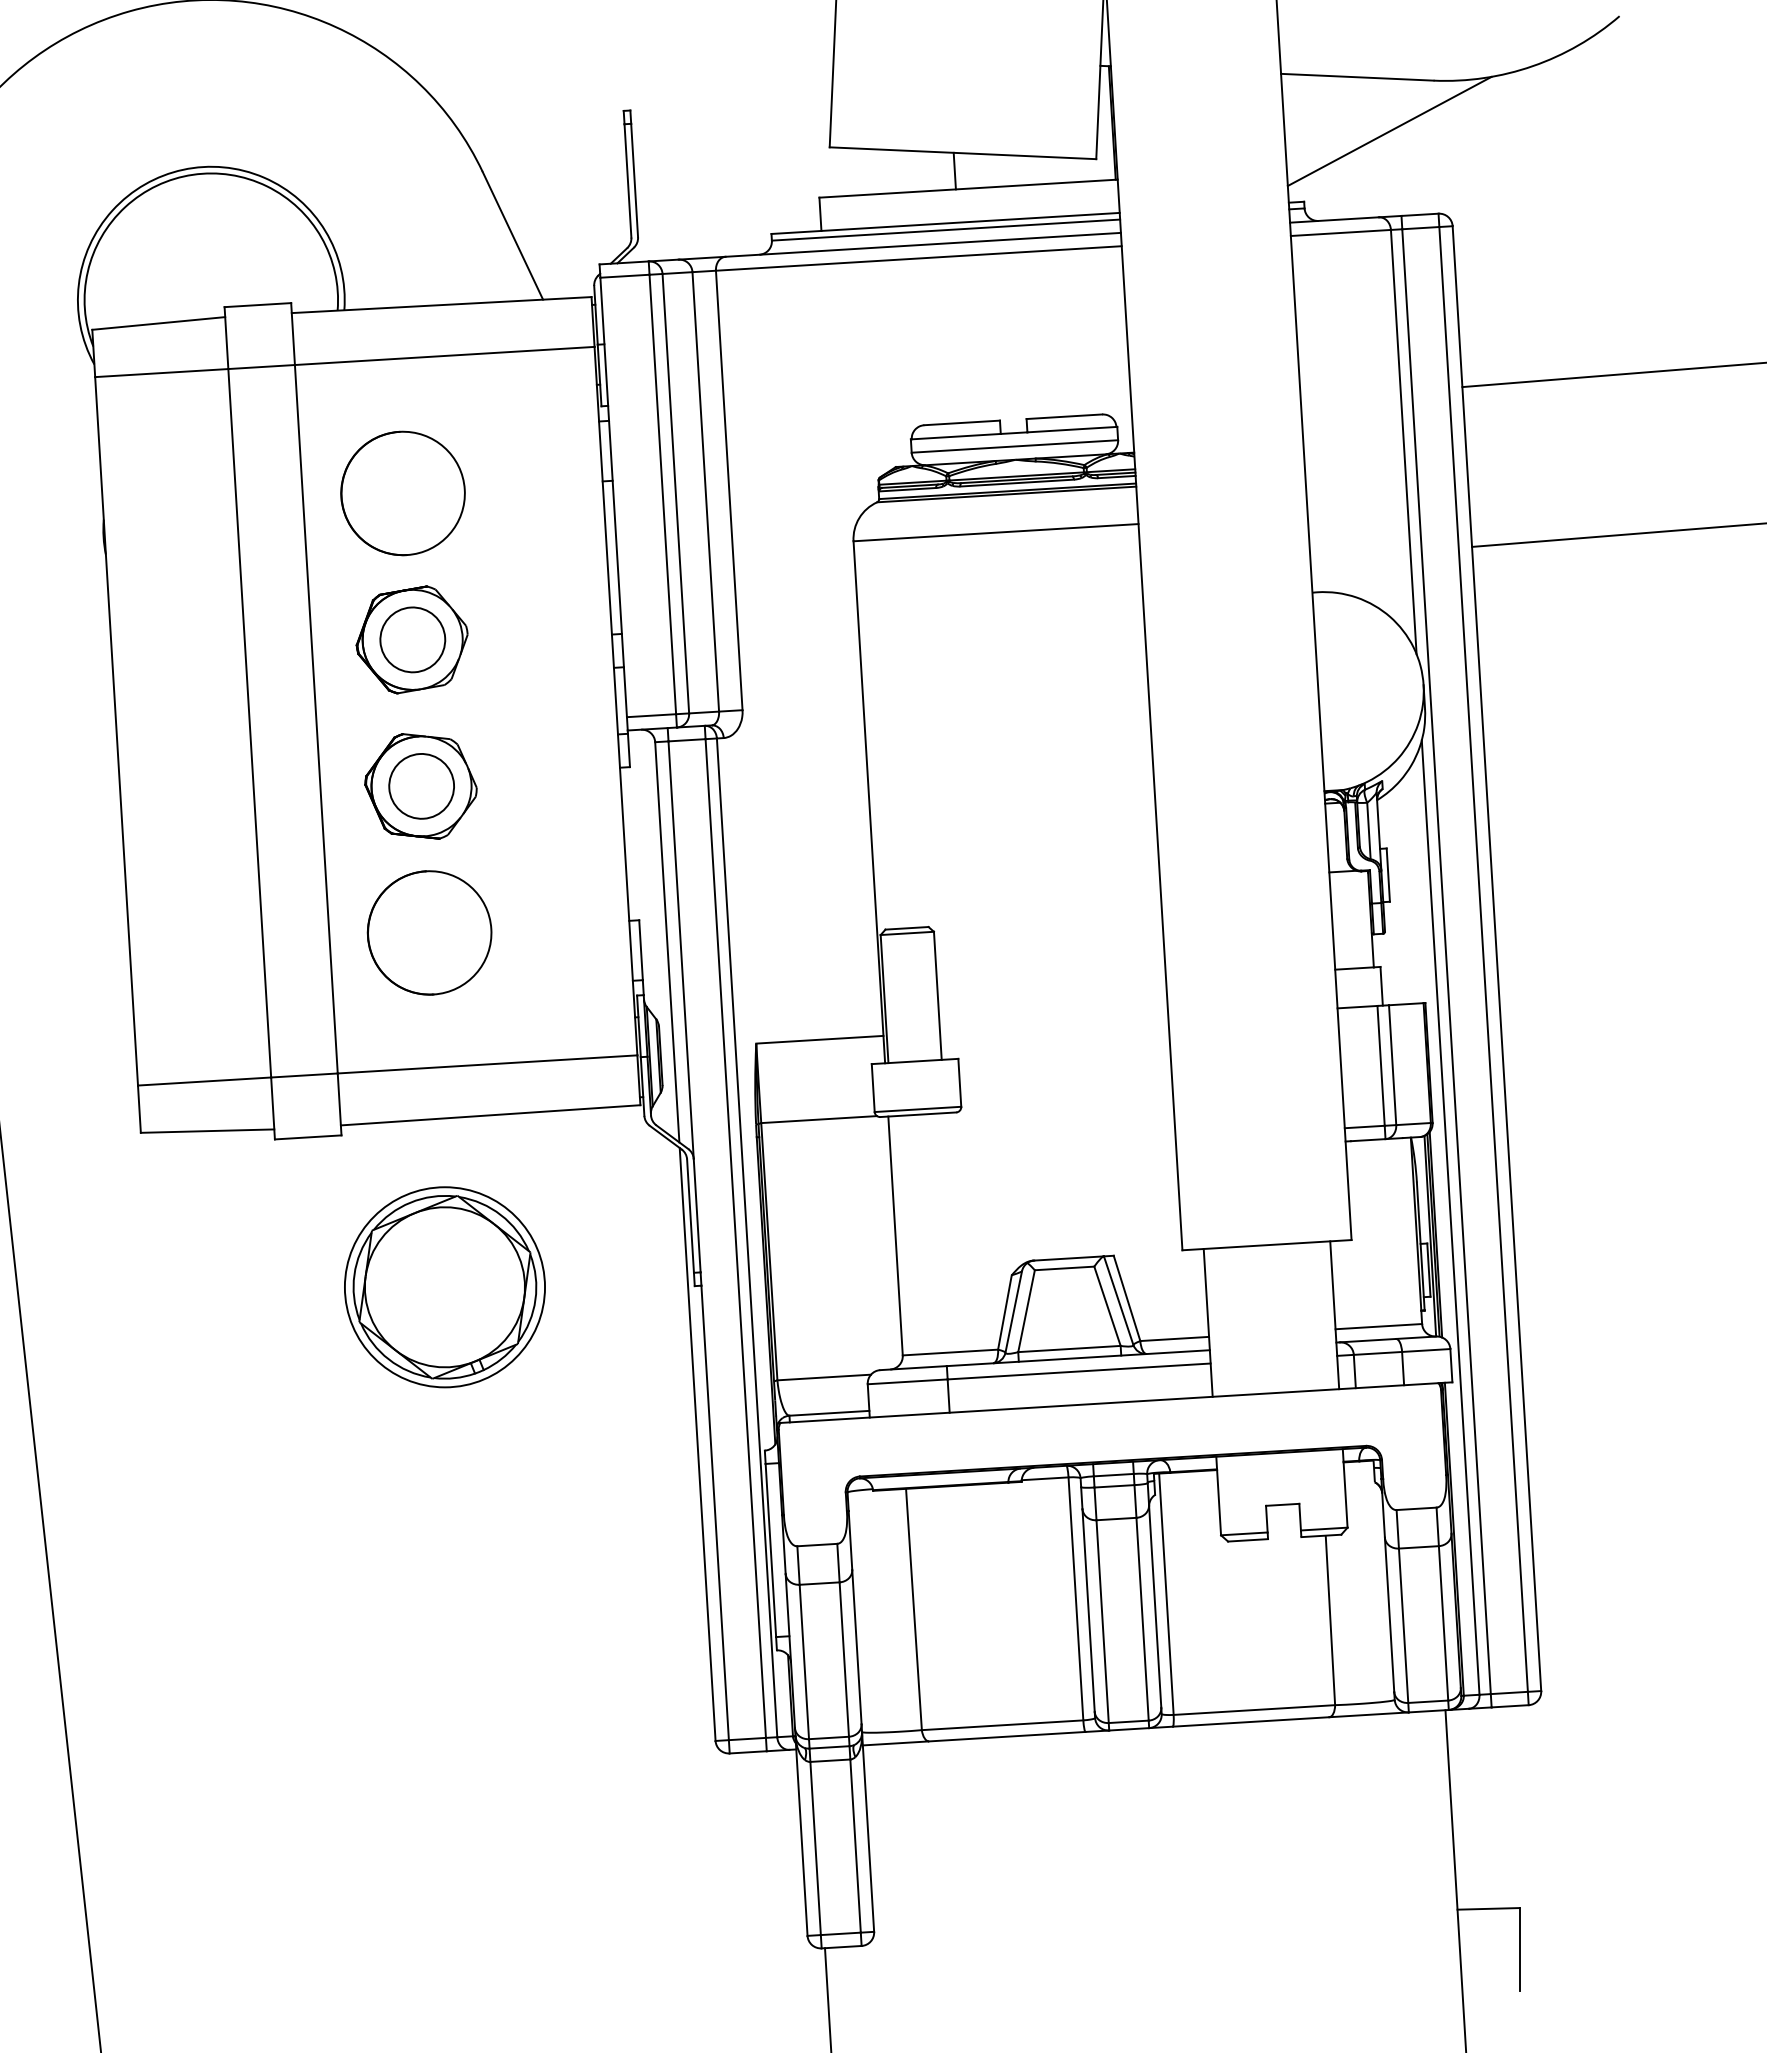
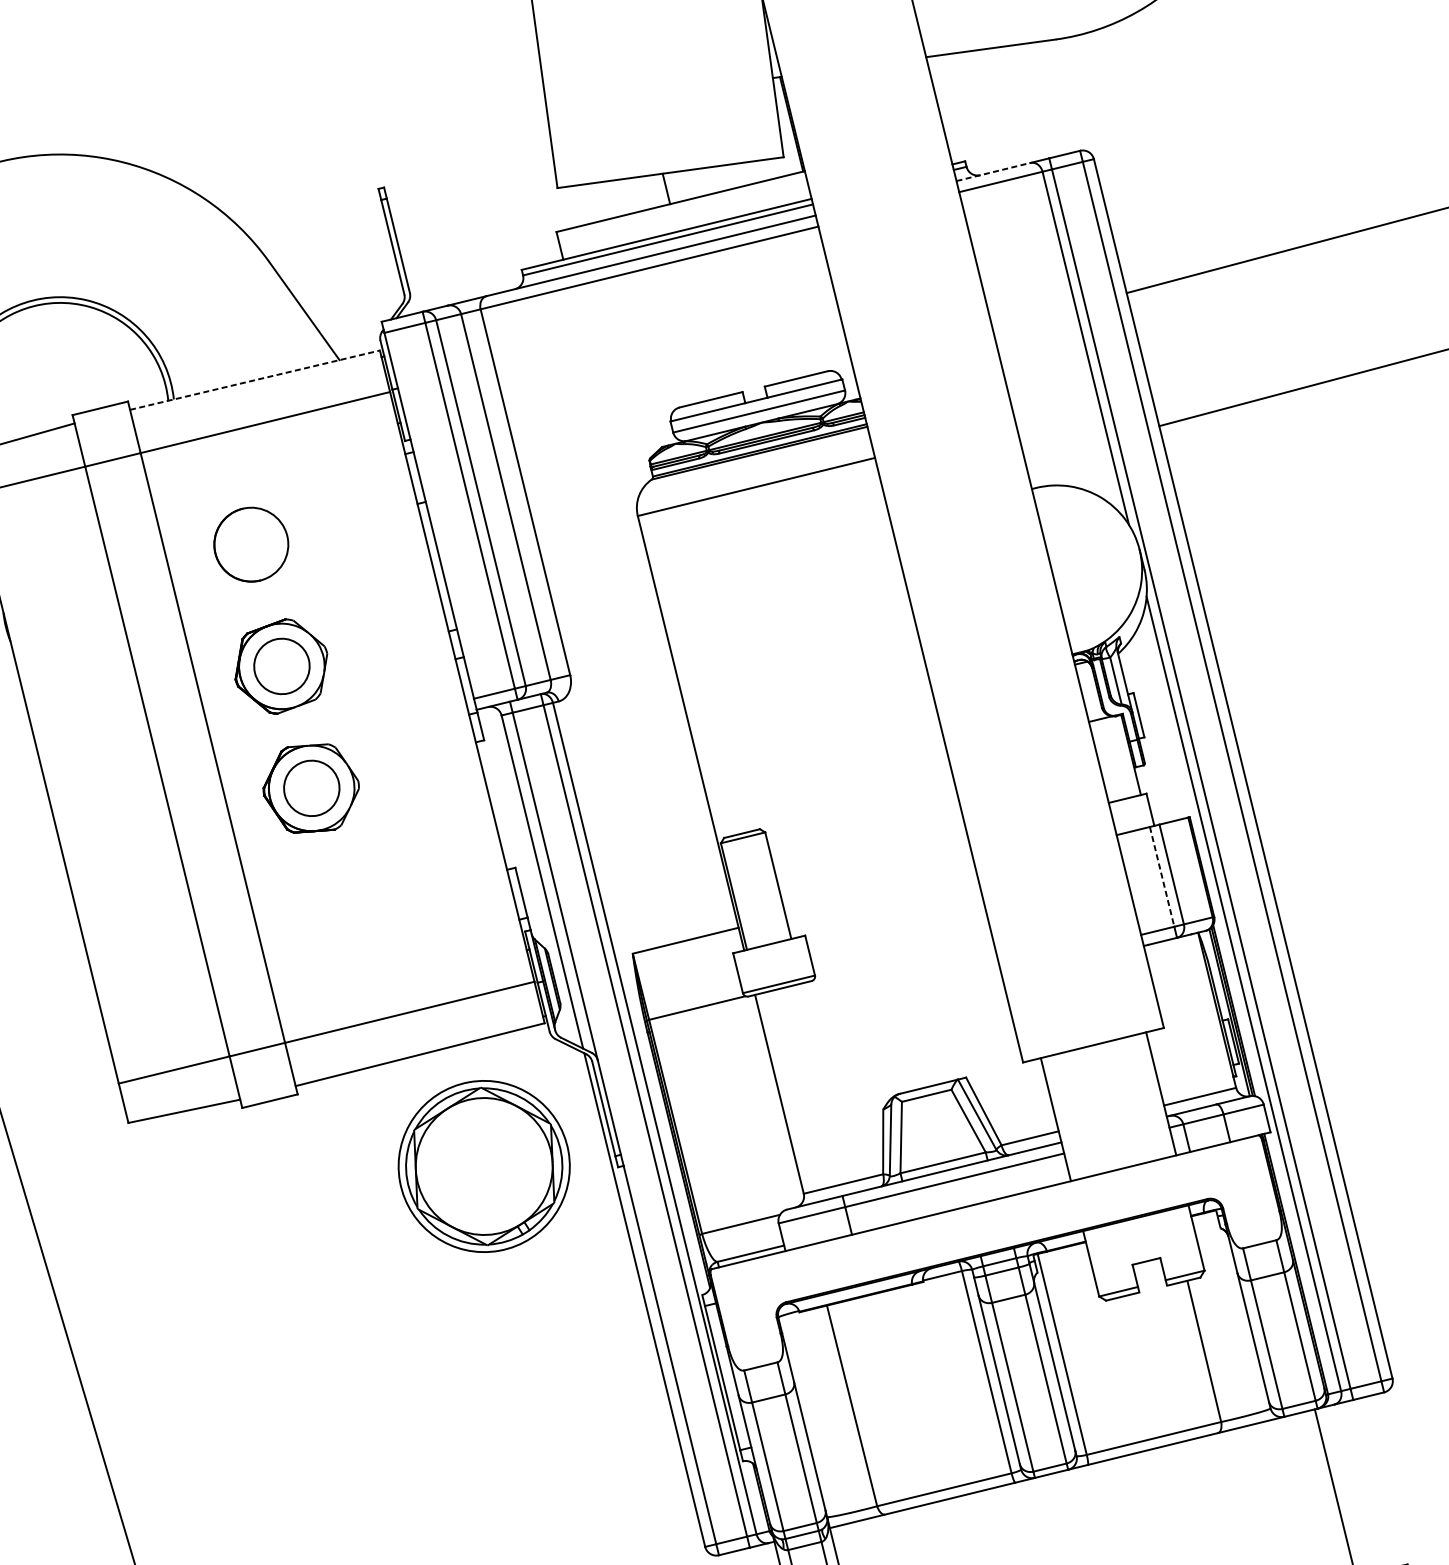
line: (1389, 131) -> (1026, 89), removed
line: (1334, 219) -> (993, 171), solid -> dashed
line: (442, 305) -> (255, 380), solid -> dashed
part: (402, 493) -> (250, 544), size x0.7
part: (429, 932) -> (340, 910), removed
line: (1381, 1066) -> (1162, 877), solid -> dashed
part: (444, 1287) -> (483, 1166), moved

